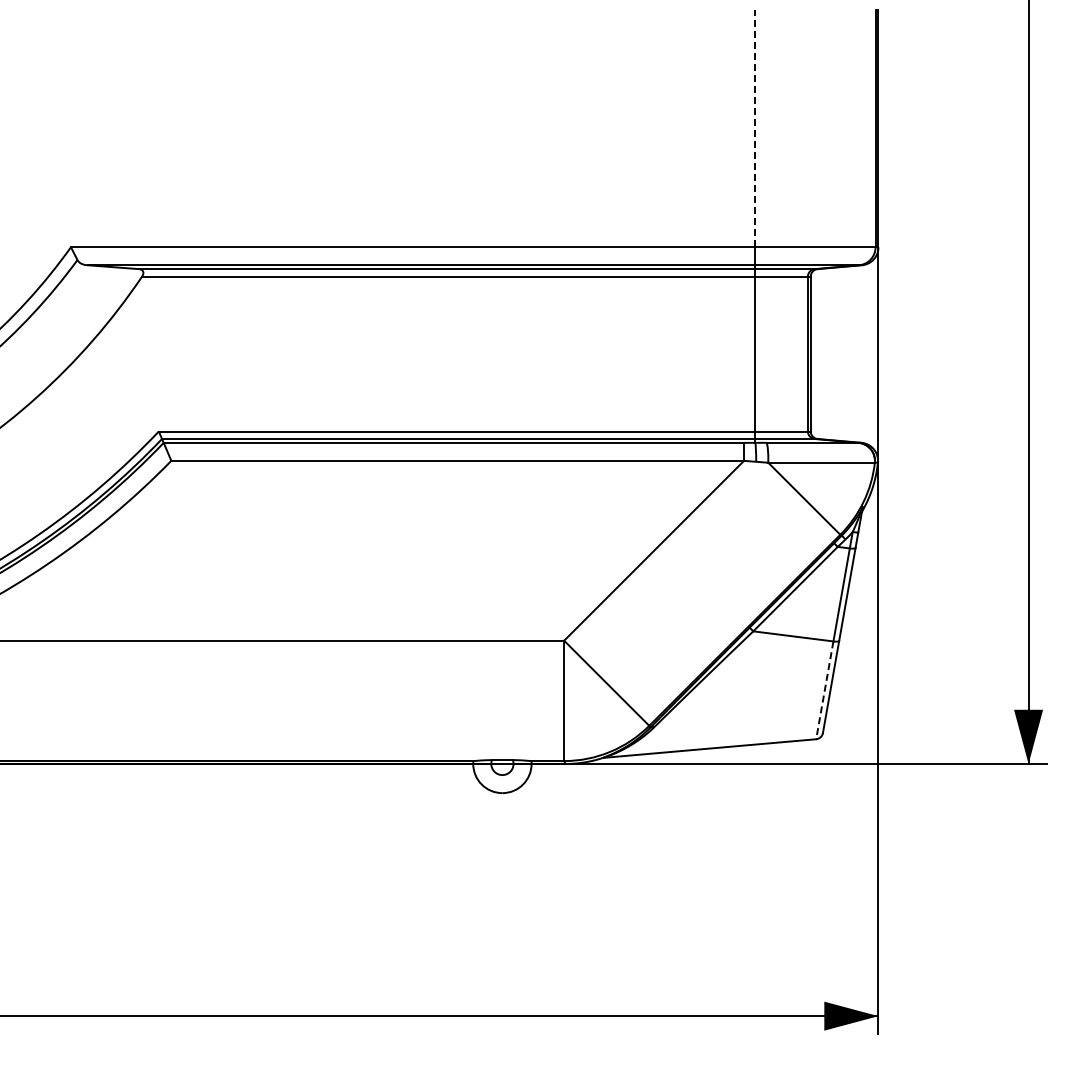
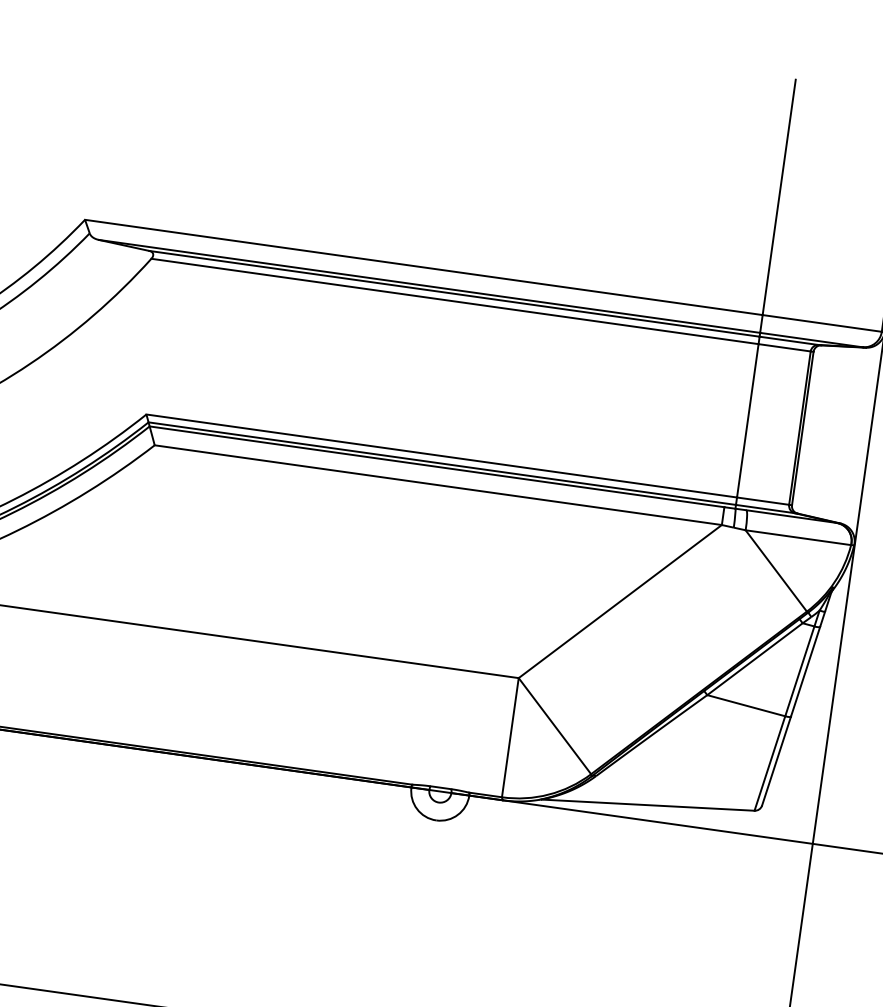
line: (755, 128) -> (779, 197), dashed -> solid
line: (824, 690) -> (769, 763), dashed -> solid

